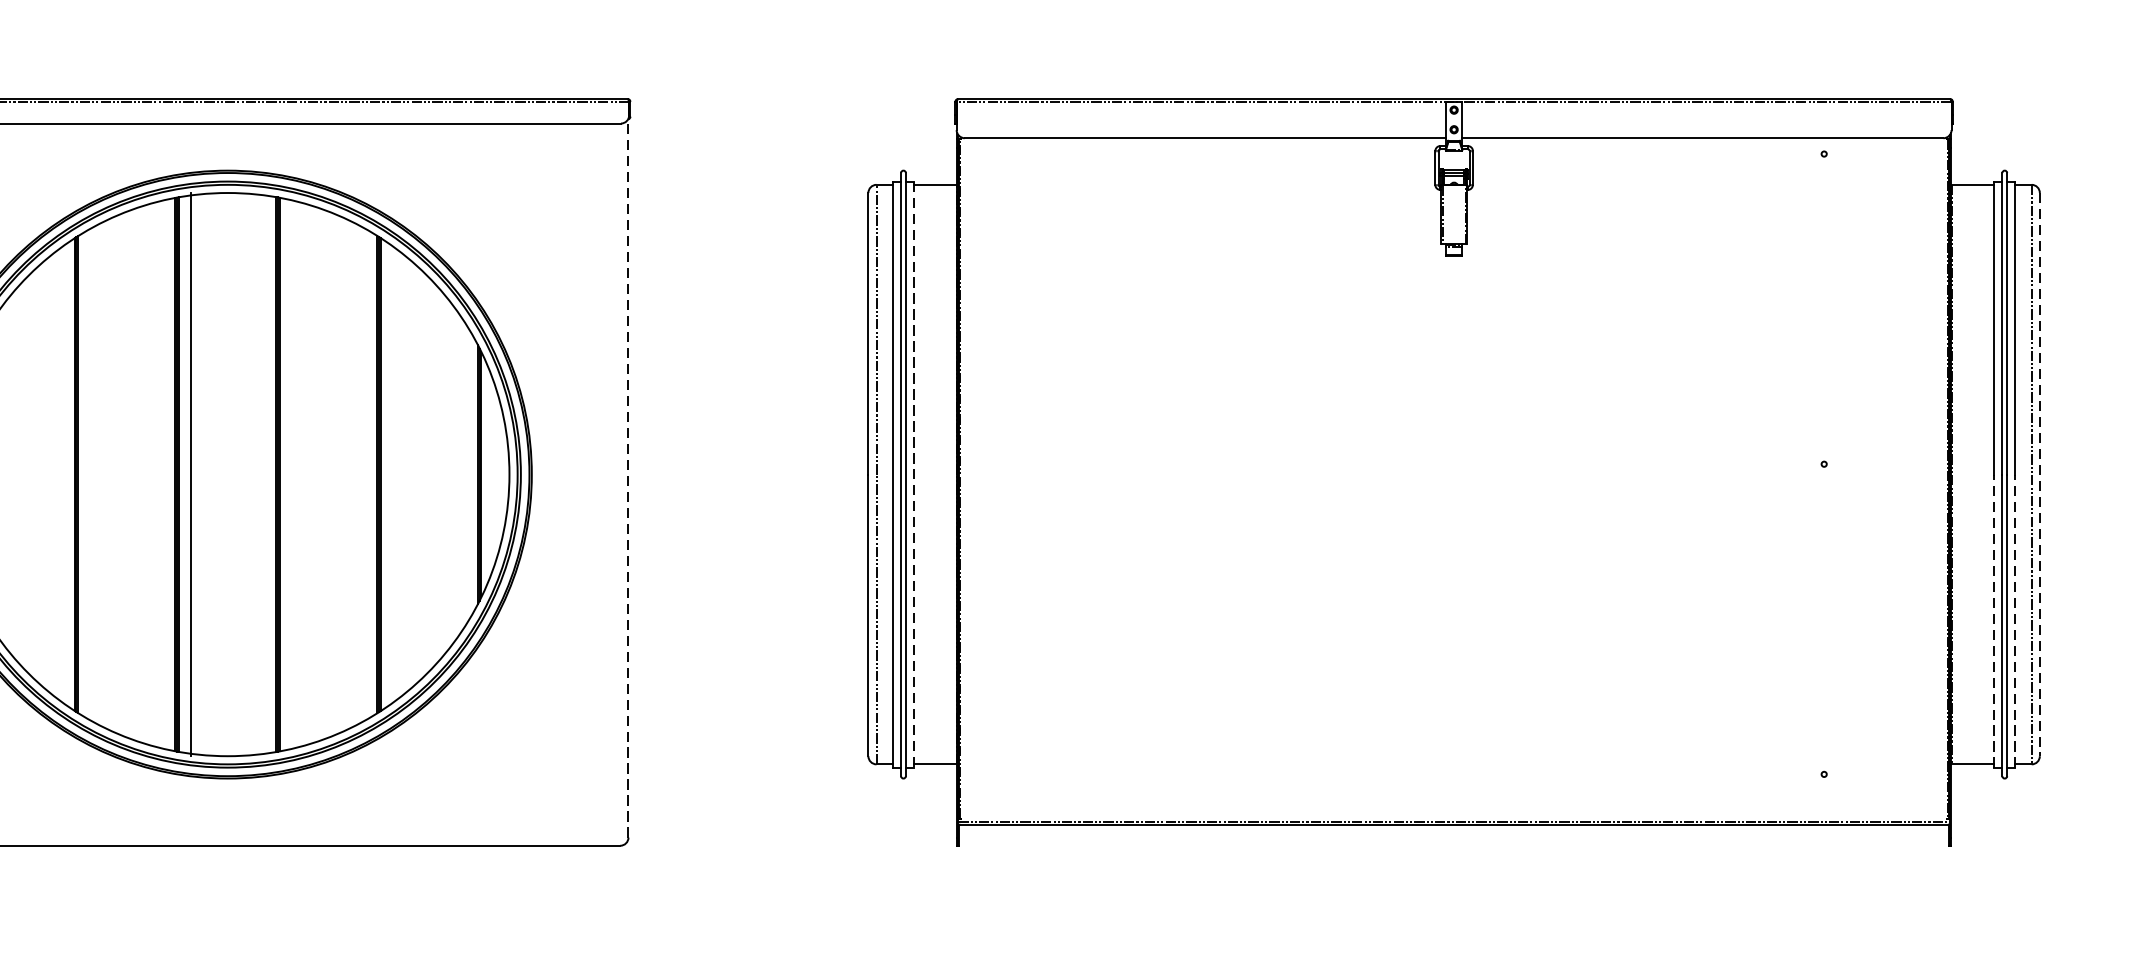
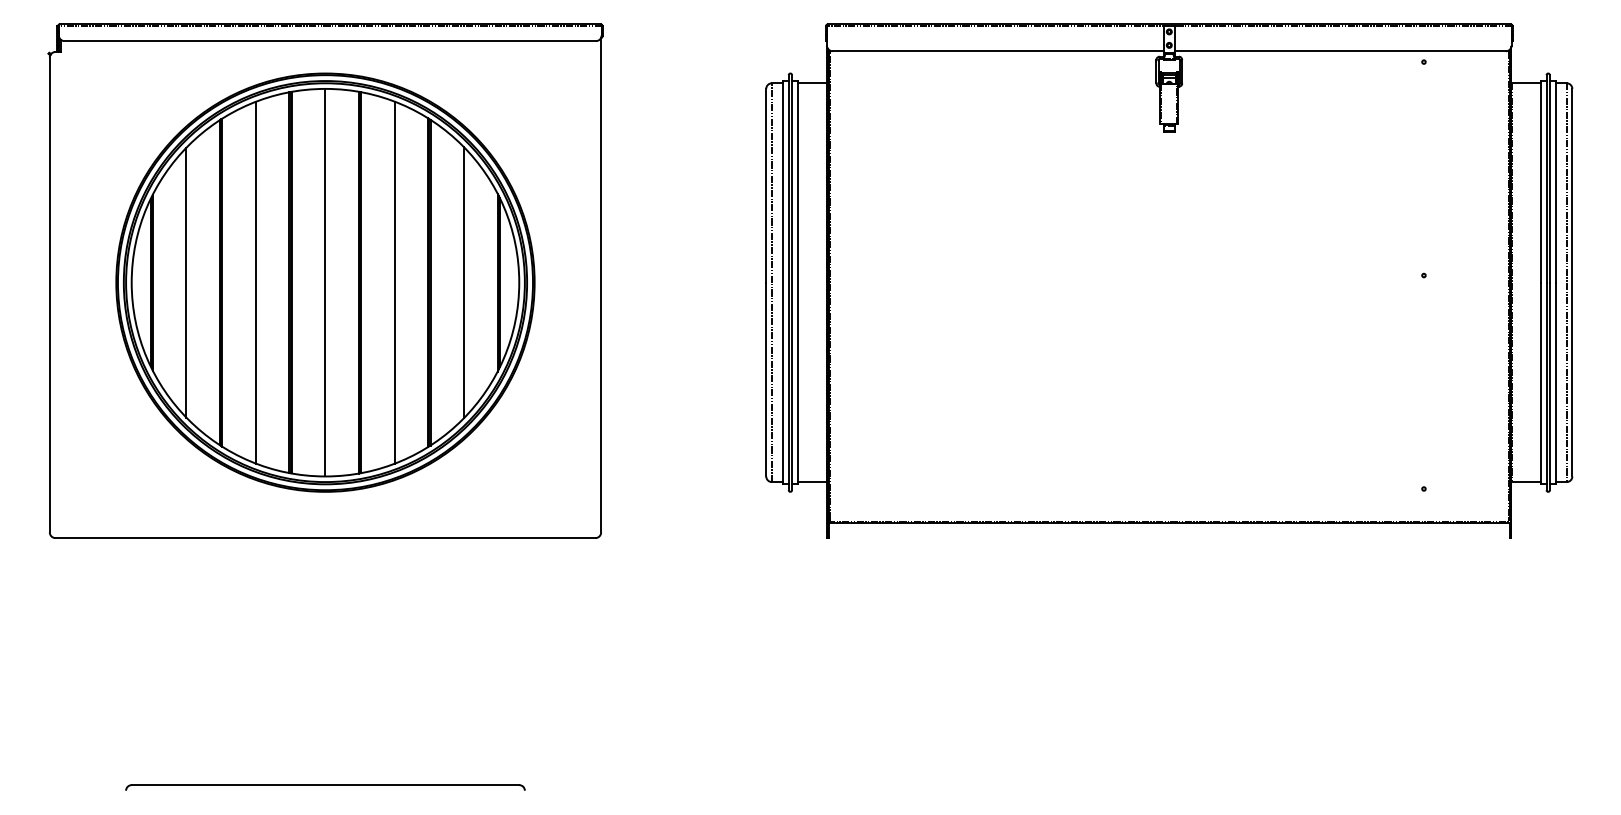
line: (25, 474) -> (186, 282), added
line: (126, 474) -> (255, 282), added
line: (191, 474) -> (325, 282), moved
line: (328, 474) -> (394, 282), added
line: (429, 474) -> (464, 282), added
line: (913, 474) -> (797, 282), dashed -> solid
line: (2040, 474) -> (1572, 282), dashed -> solid
line: (628, 477) -> (601, 284), dashed -> solid
line: (1993, 621) -> (1540, 383), dashed -> solid
line: (2015, 621) -> (1555, 383), dashed -> solid

